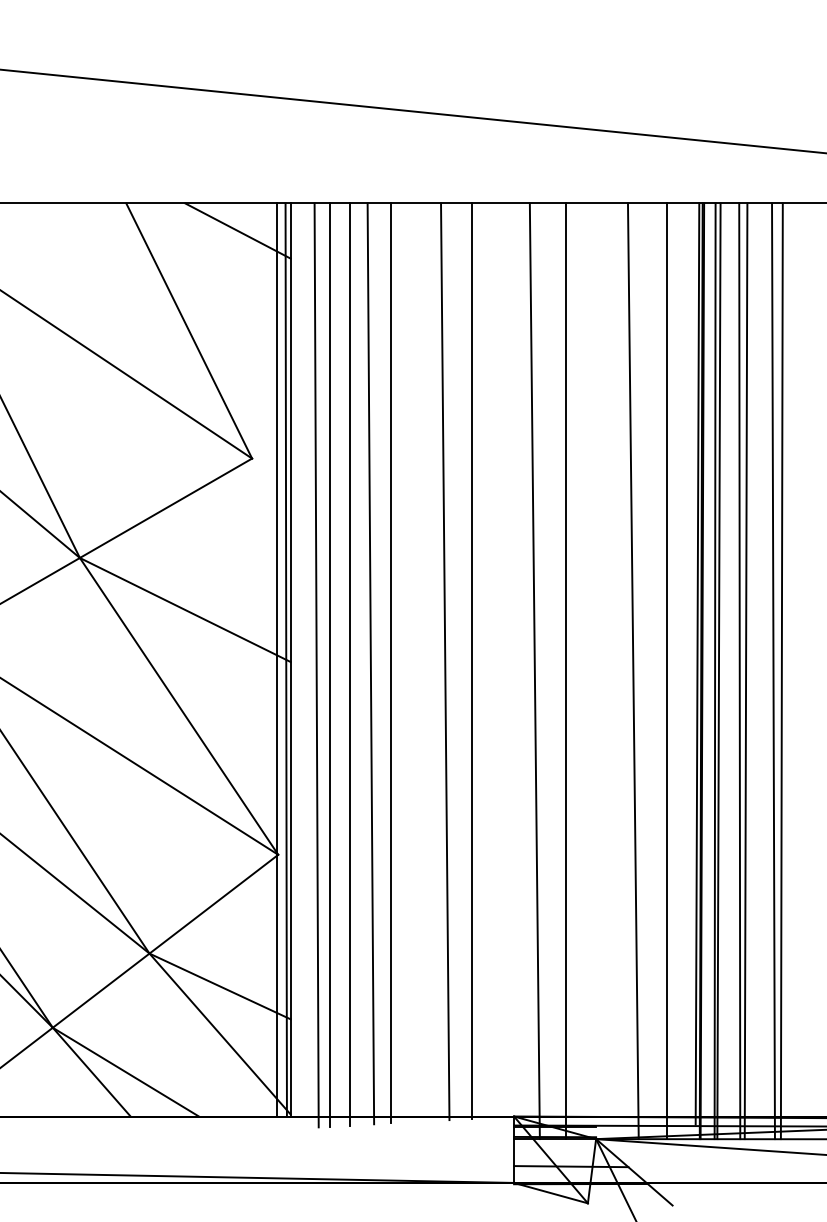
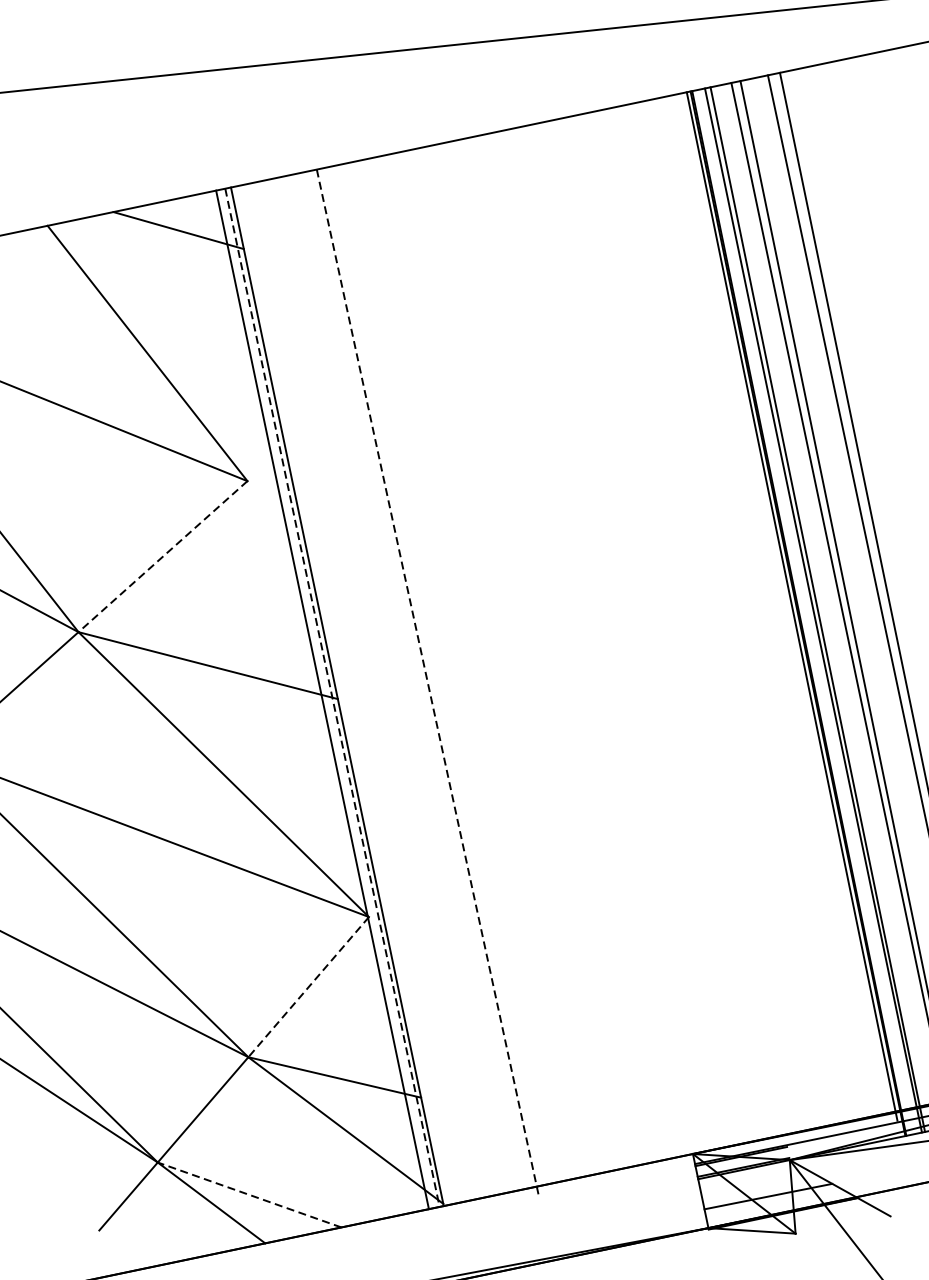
line: (165, 508) -> (162, 557), solid -> dashed
line: (286, 659) -> (332, 697), solid -> dashed
line: (472, 660) -> (540, 655), removed
line: (445, 661) -> (510, 662), removed
line: (391, 663) -> (450, 677), removed
line: (329, 664) -> (381, 692), removed
line: (350, 664) -> (405, 687), removed
line: (370, 664) -> (427, 683), solid -> dashed
line: (316, 665) -> (367, 696), removed
line: (534, 671) -> (612, 652), removed
line: (565, 671) -> (646, 645), removed
line: (632, 671) -> (721, 630), removed
line: (666, 671) -> (759, 622), removed
line: (213, 904) -> (308, 987), solid -> dashed
line: (125, 1071) -> (249, 1194), solid -> dashed

